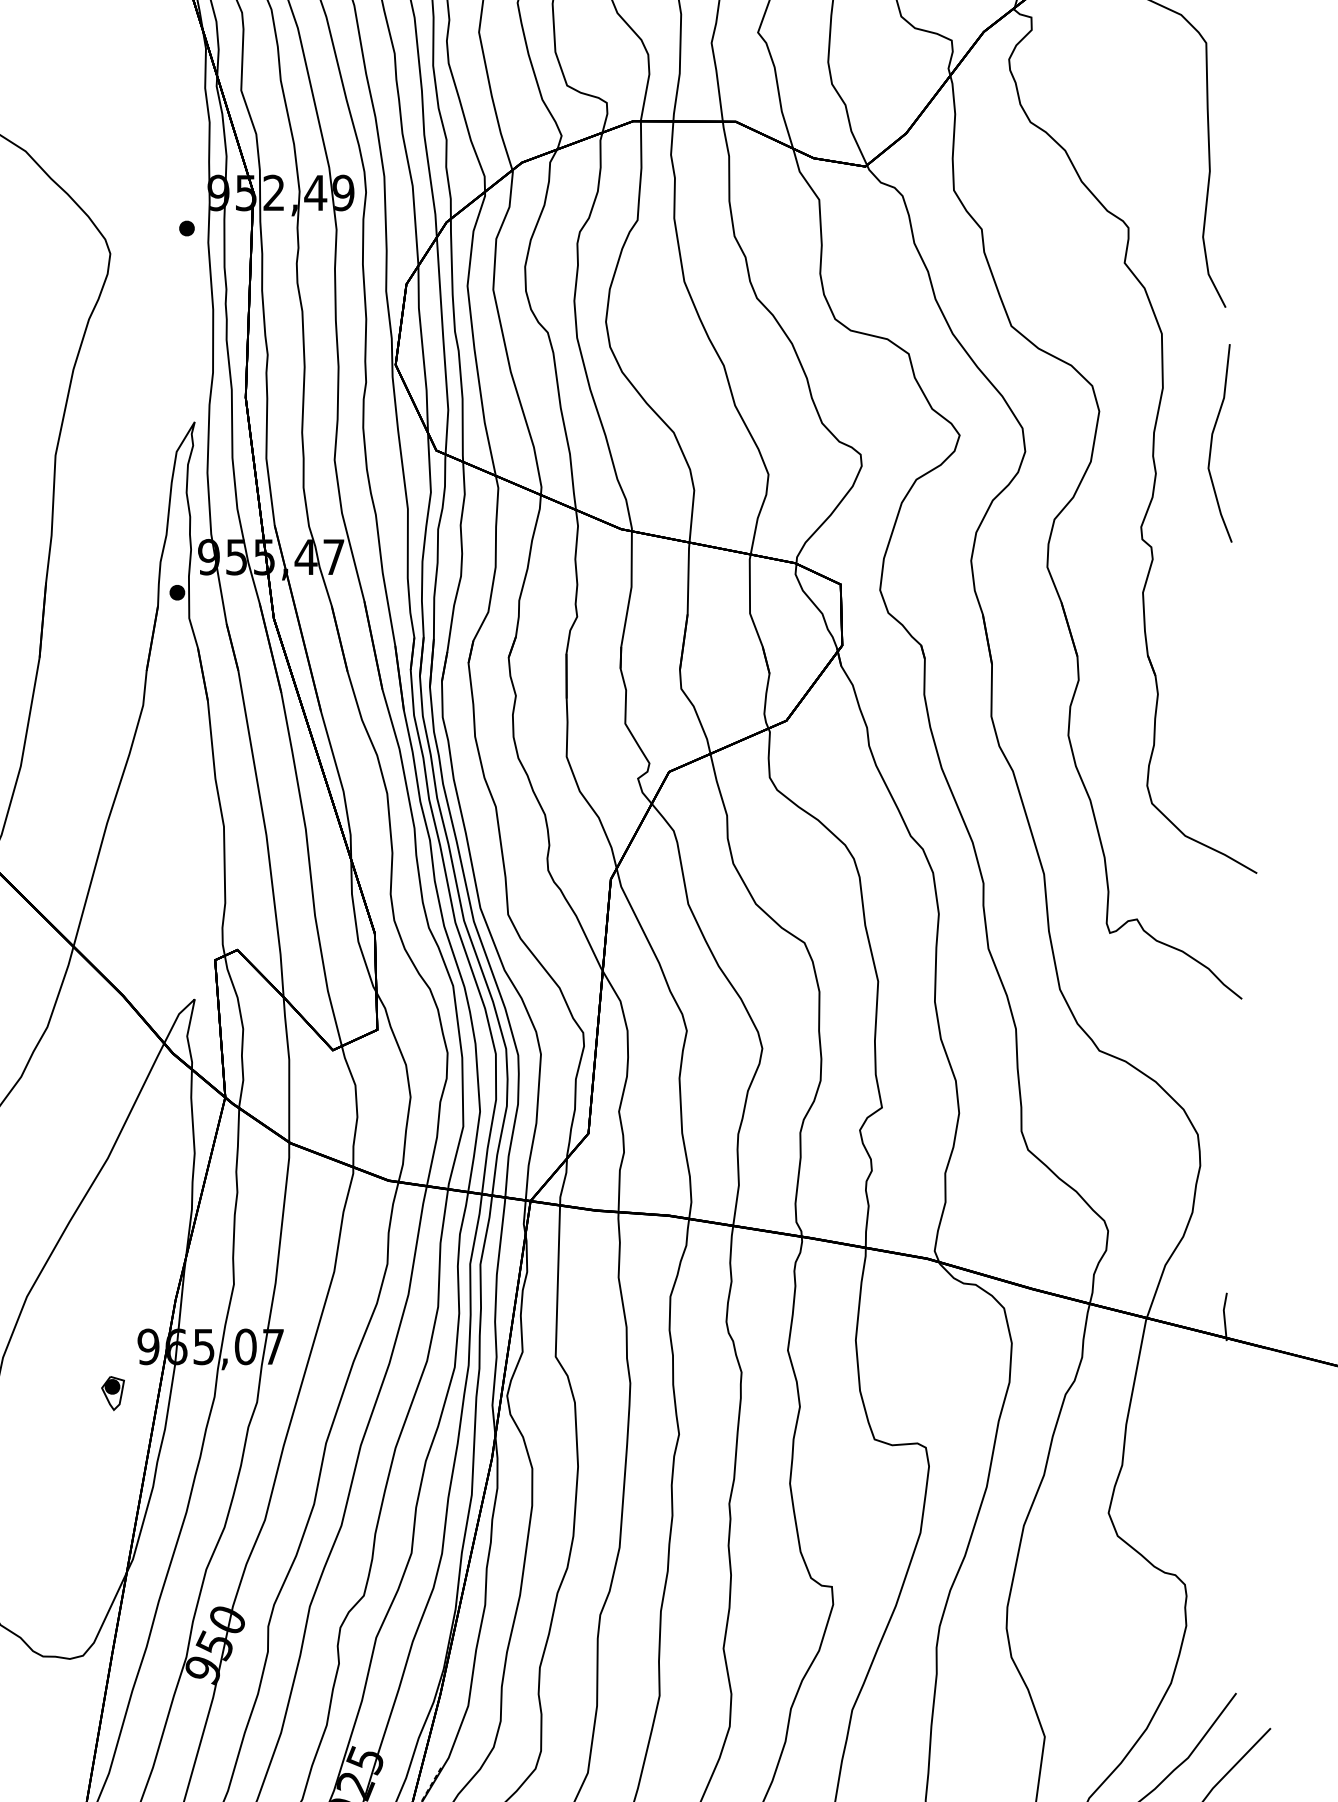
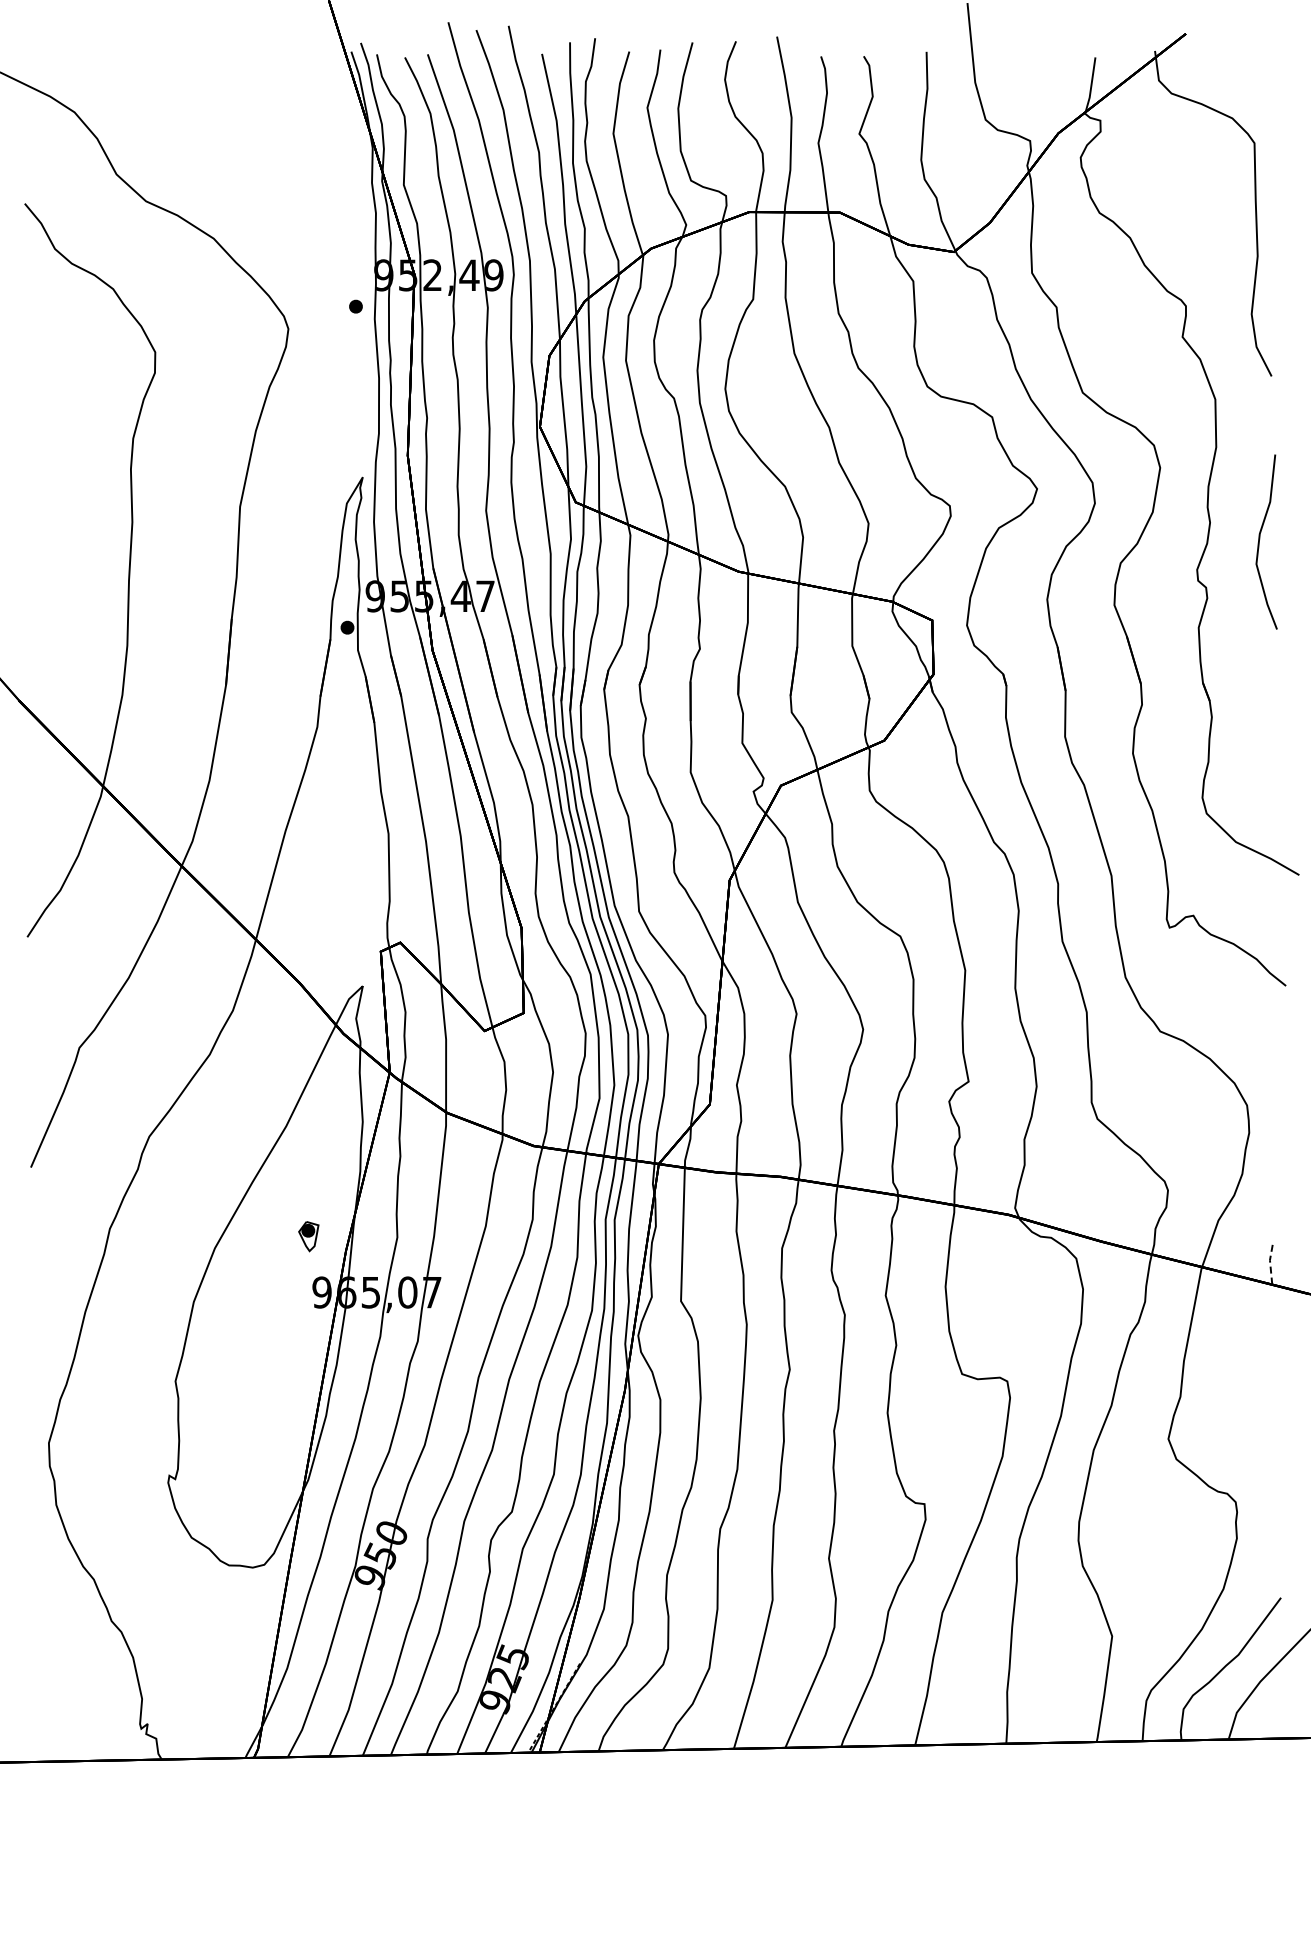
curve: (1213, 440) -> (1260, 539), moved
line: (1224, 1317) -> (1270, 1266), solid -> dashed
part: (112, 1393) -> (308, 1236), moved

